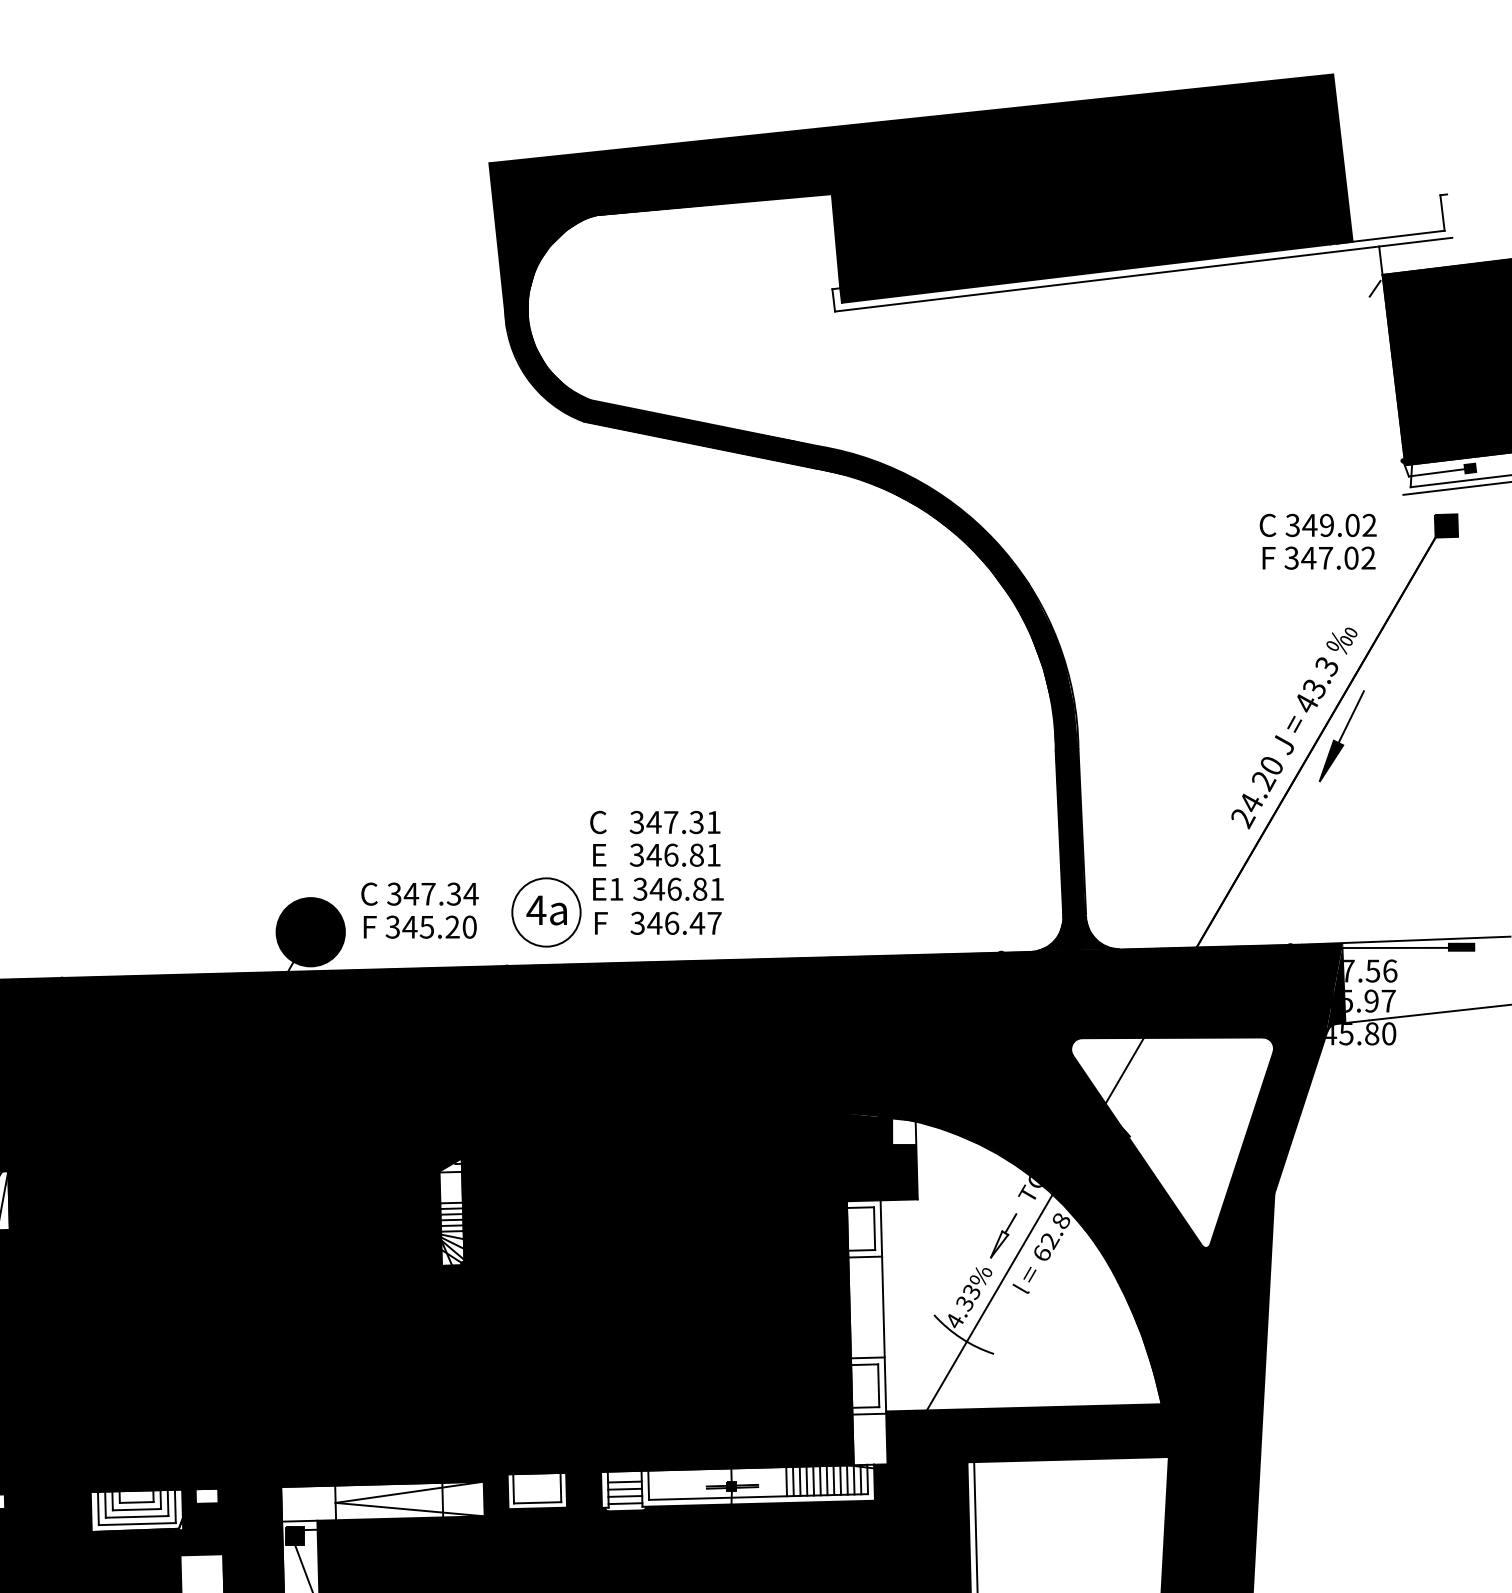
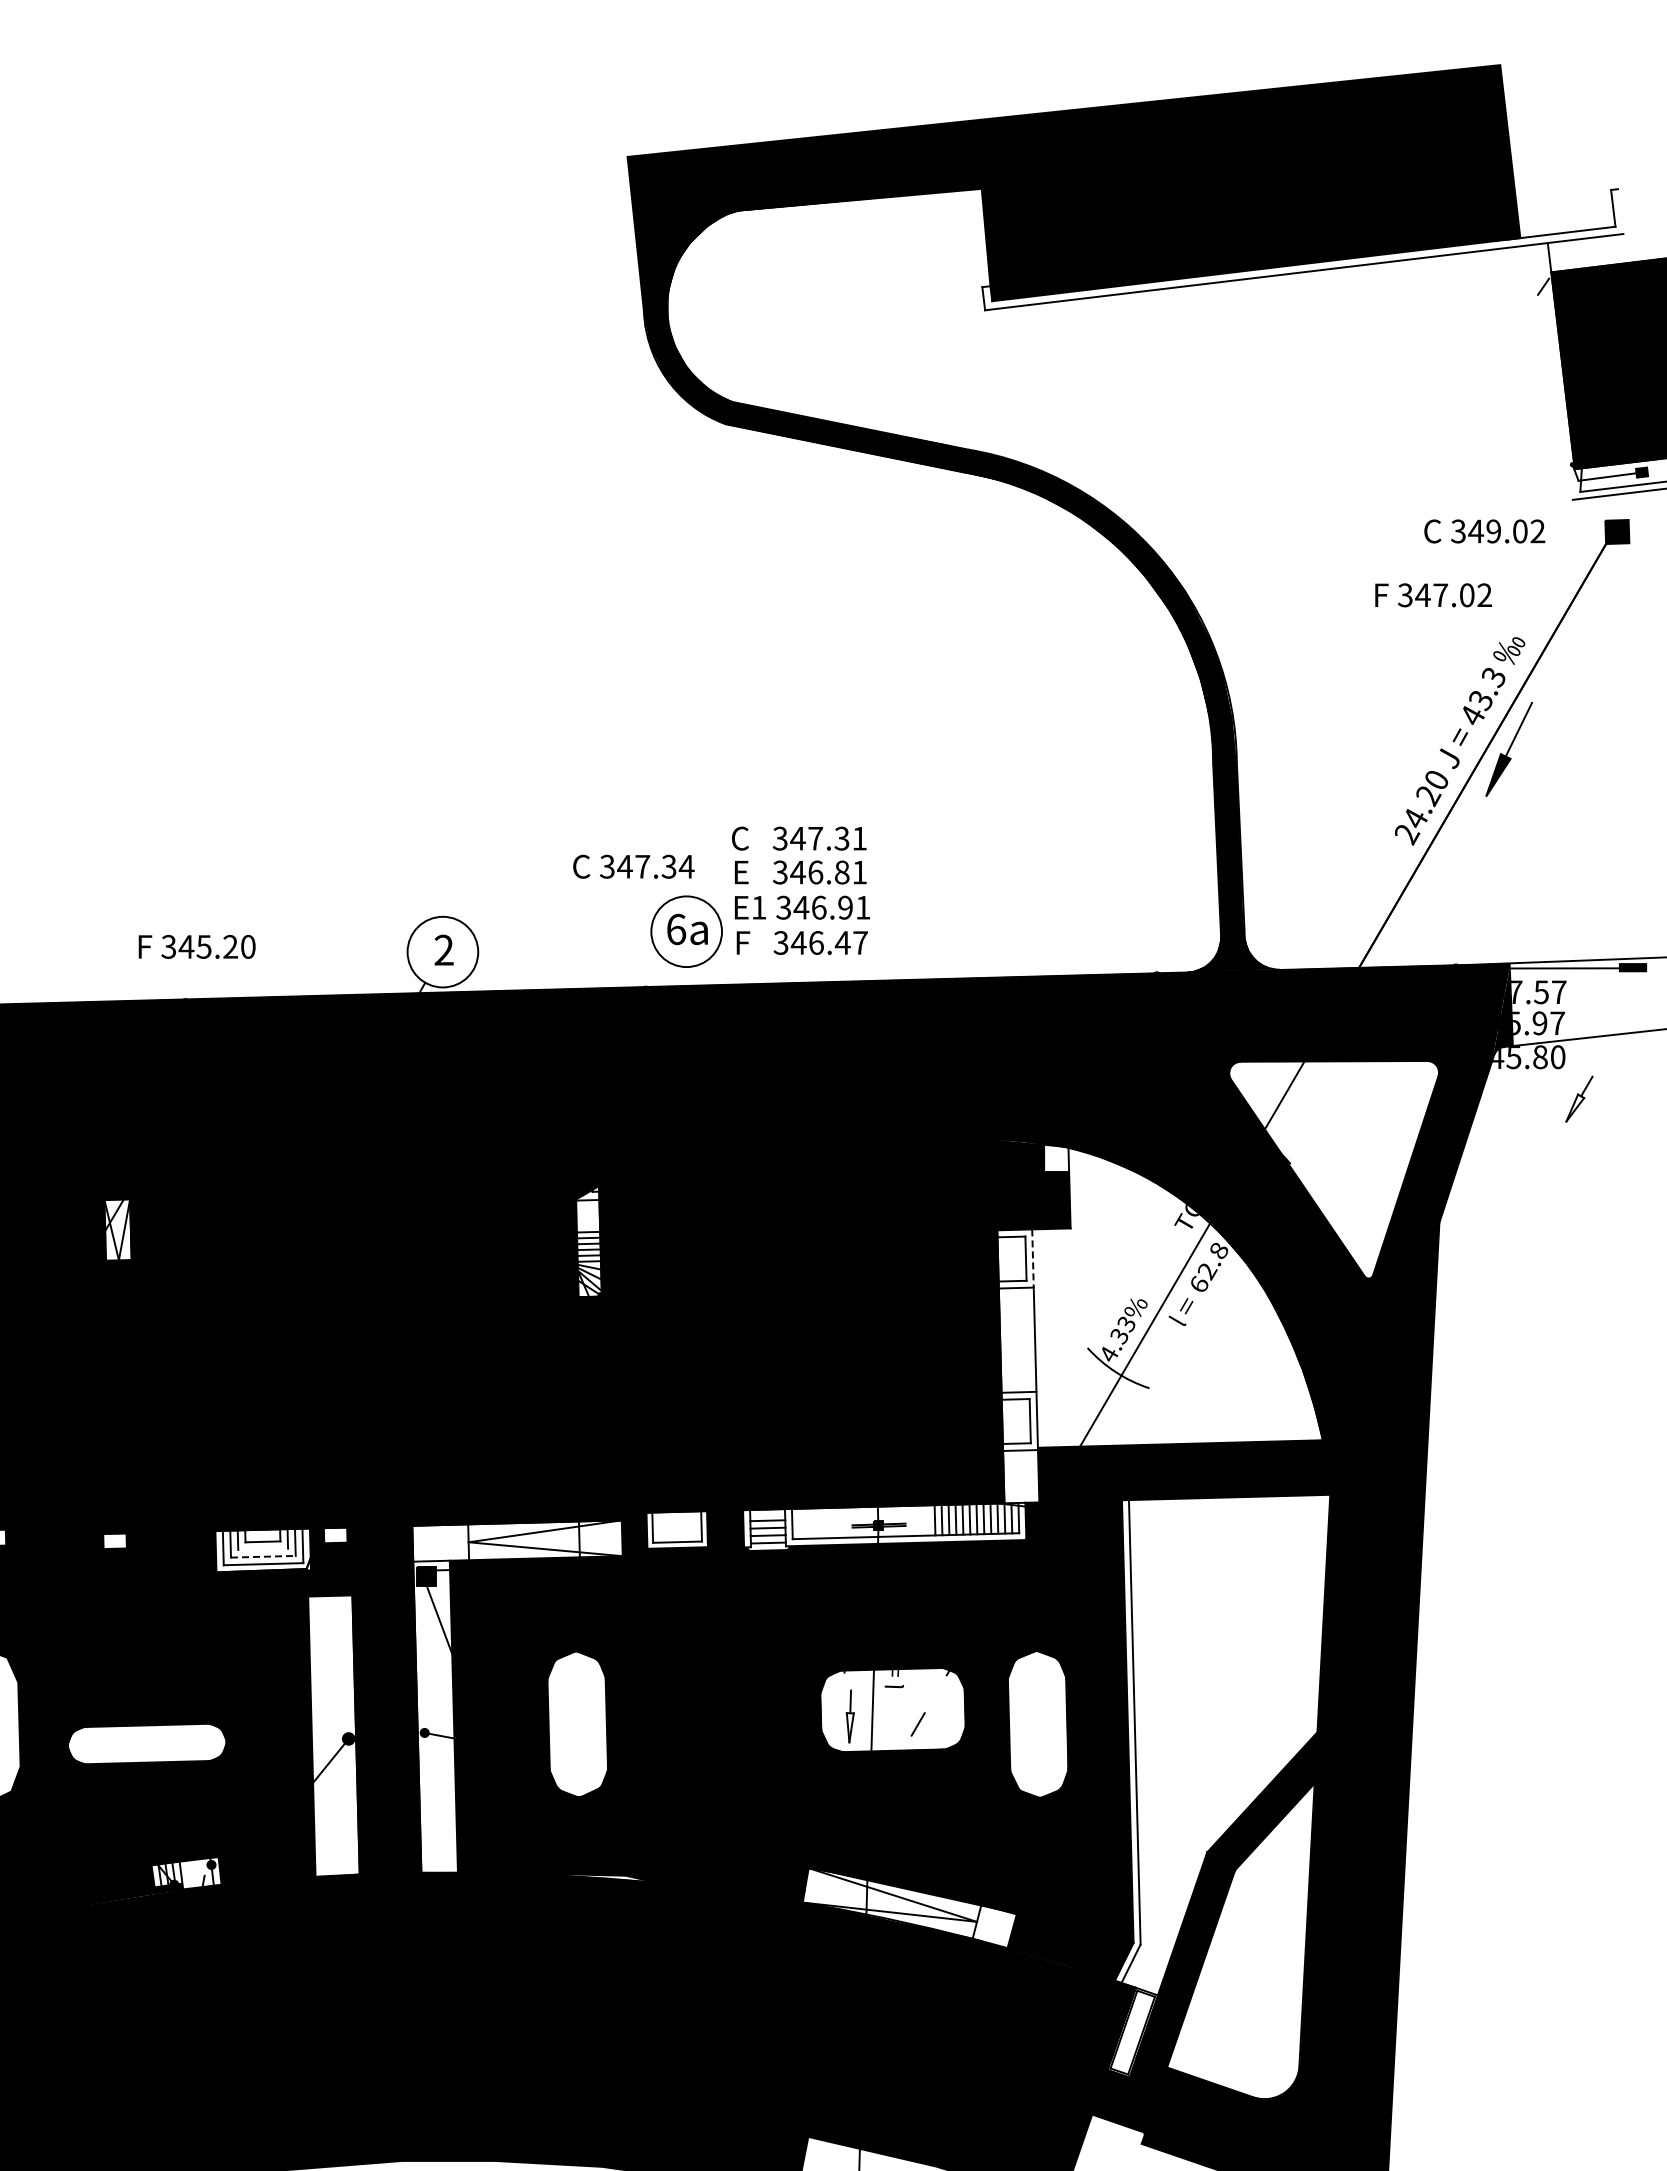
text: (1318, 558) -> (1433, 595), moved
text: (700, 889) -> (845, 907), 346.81 -> 346.91
text: (419, 893) -> (633, 866), moved
text: (535, 910) -> (675, 929), 4a -> 6a
text: (419, 926) -> (196, 946), moved
fill: (310, 931) -> (442, 951), removed
text: (1390, 971) -> (1559, 992), 347.56 -> 347.57
line: (880, 1229) -> (1032, 1259), solid -> dashed
part: (1003, 1235) -> (1579, 1098), moved
line: (137, 1508) -> (263, 1548), removed
line: (137, 1516) -> (263, 1556), solid -> dashed

